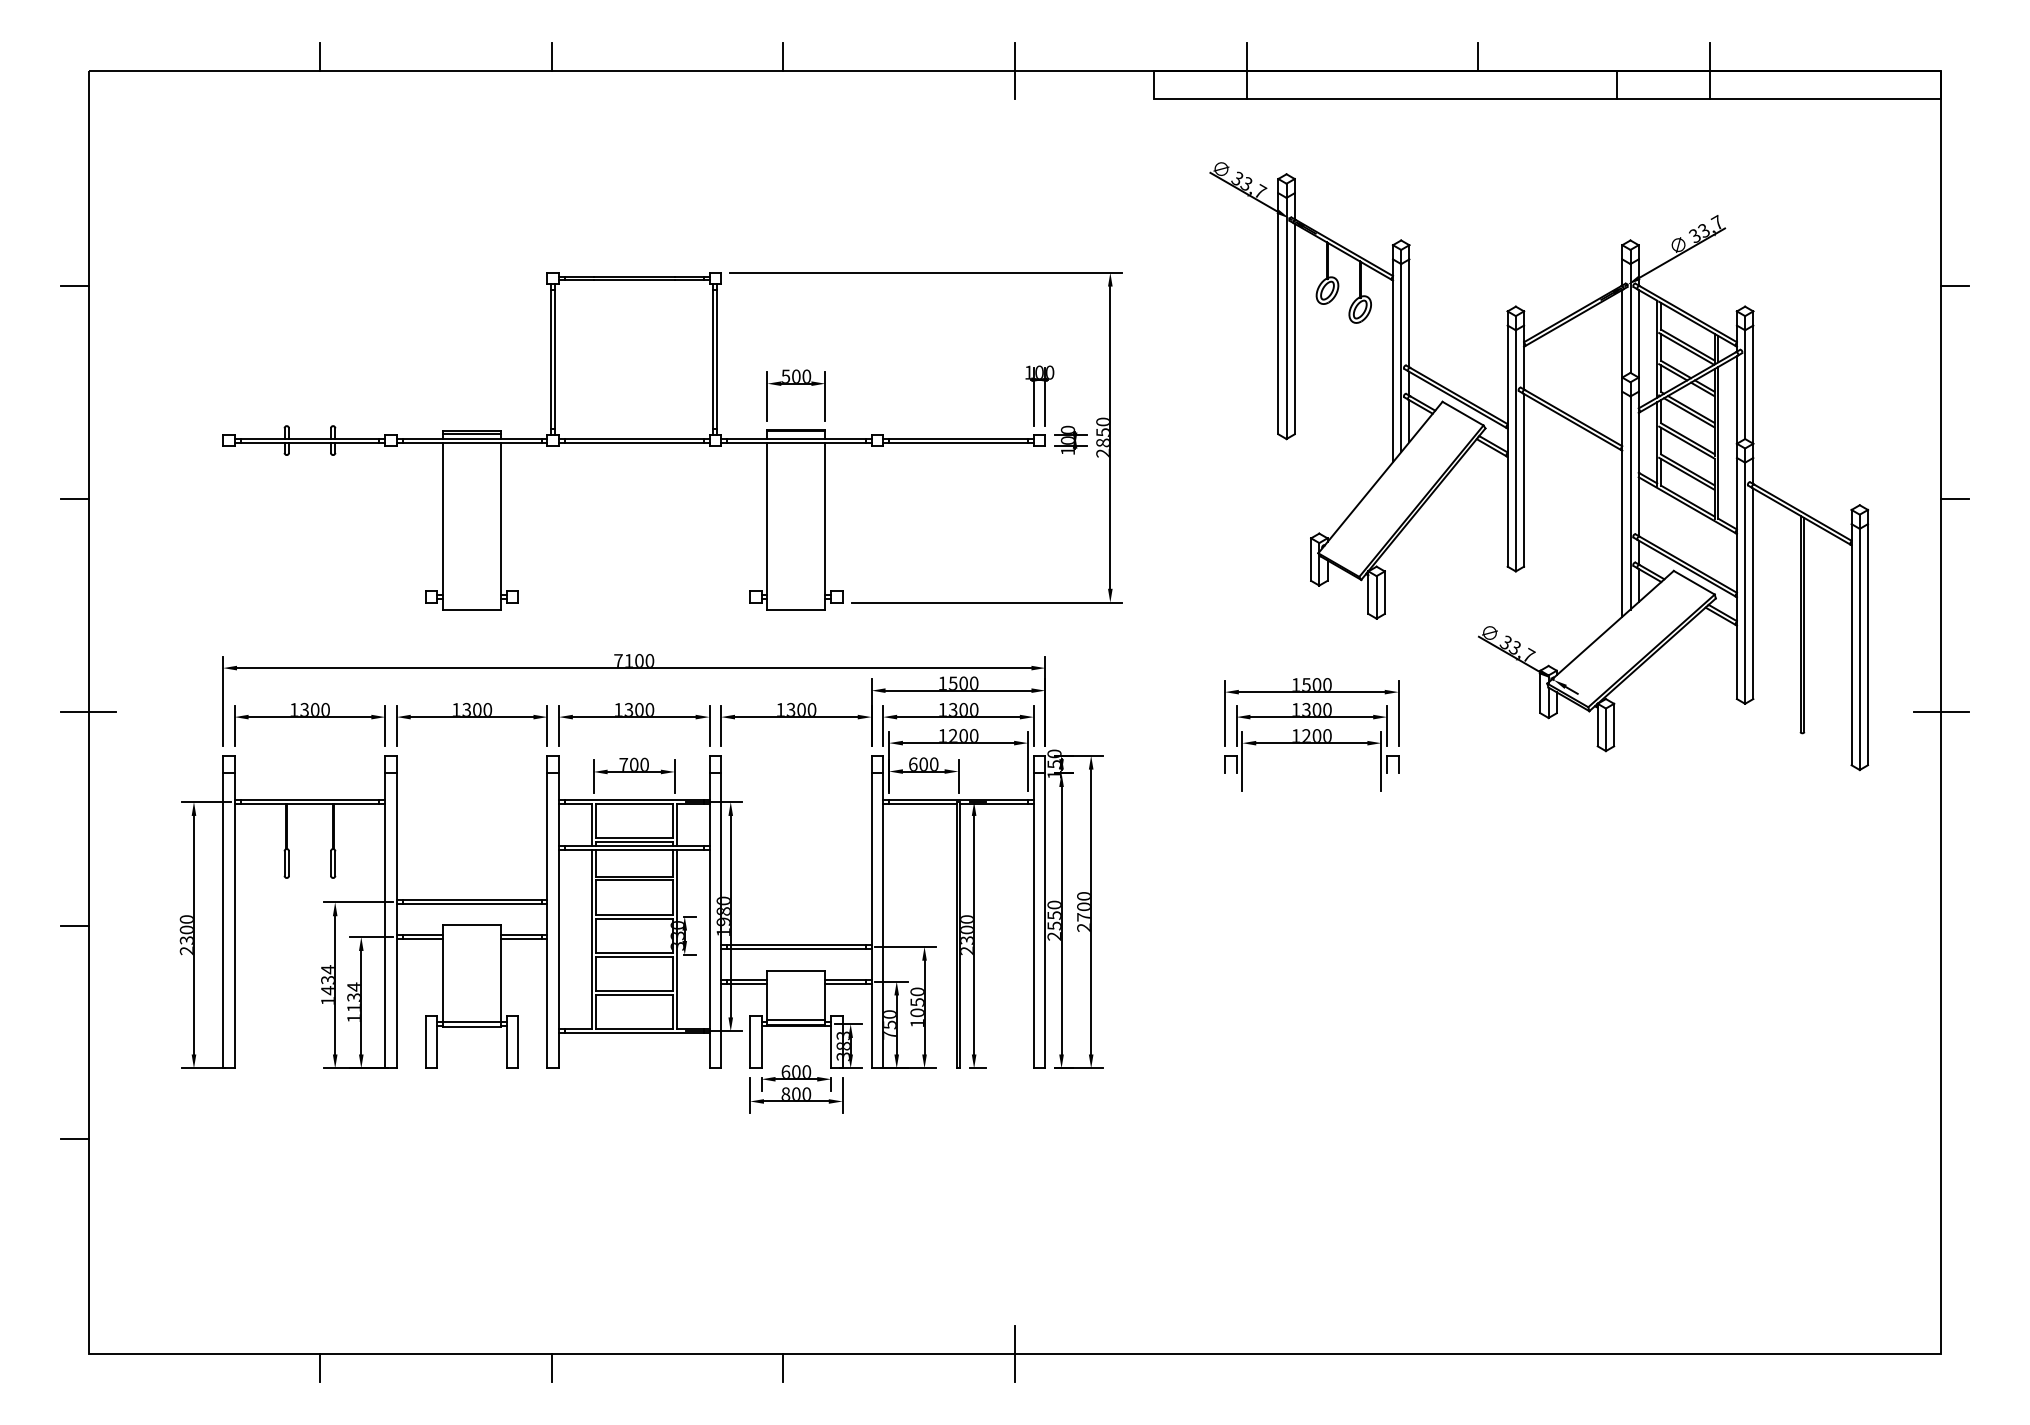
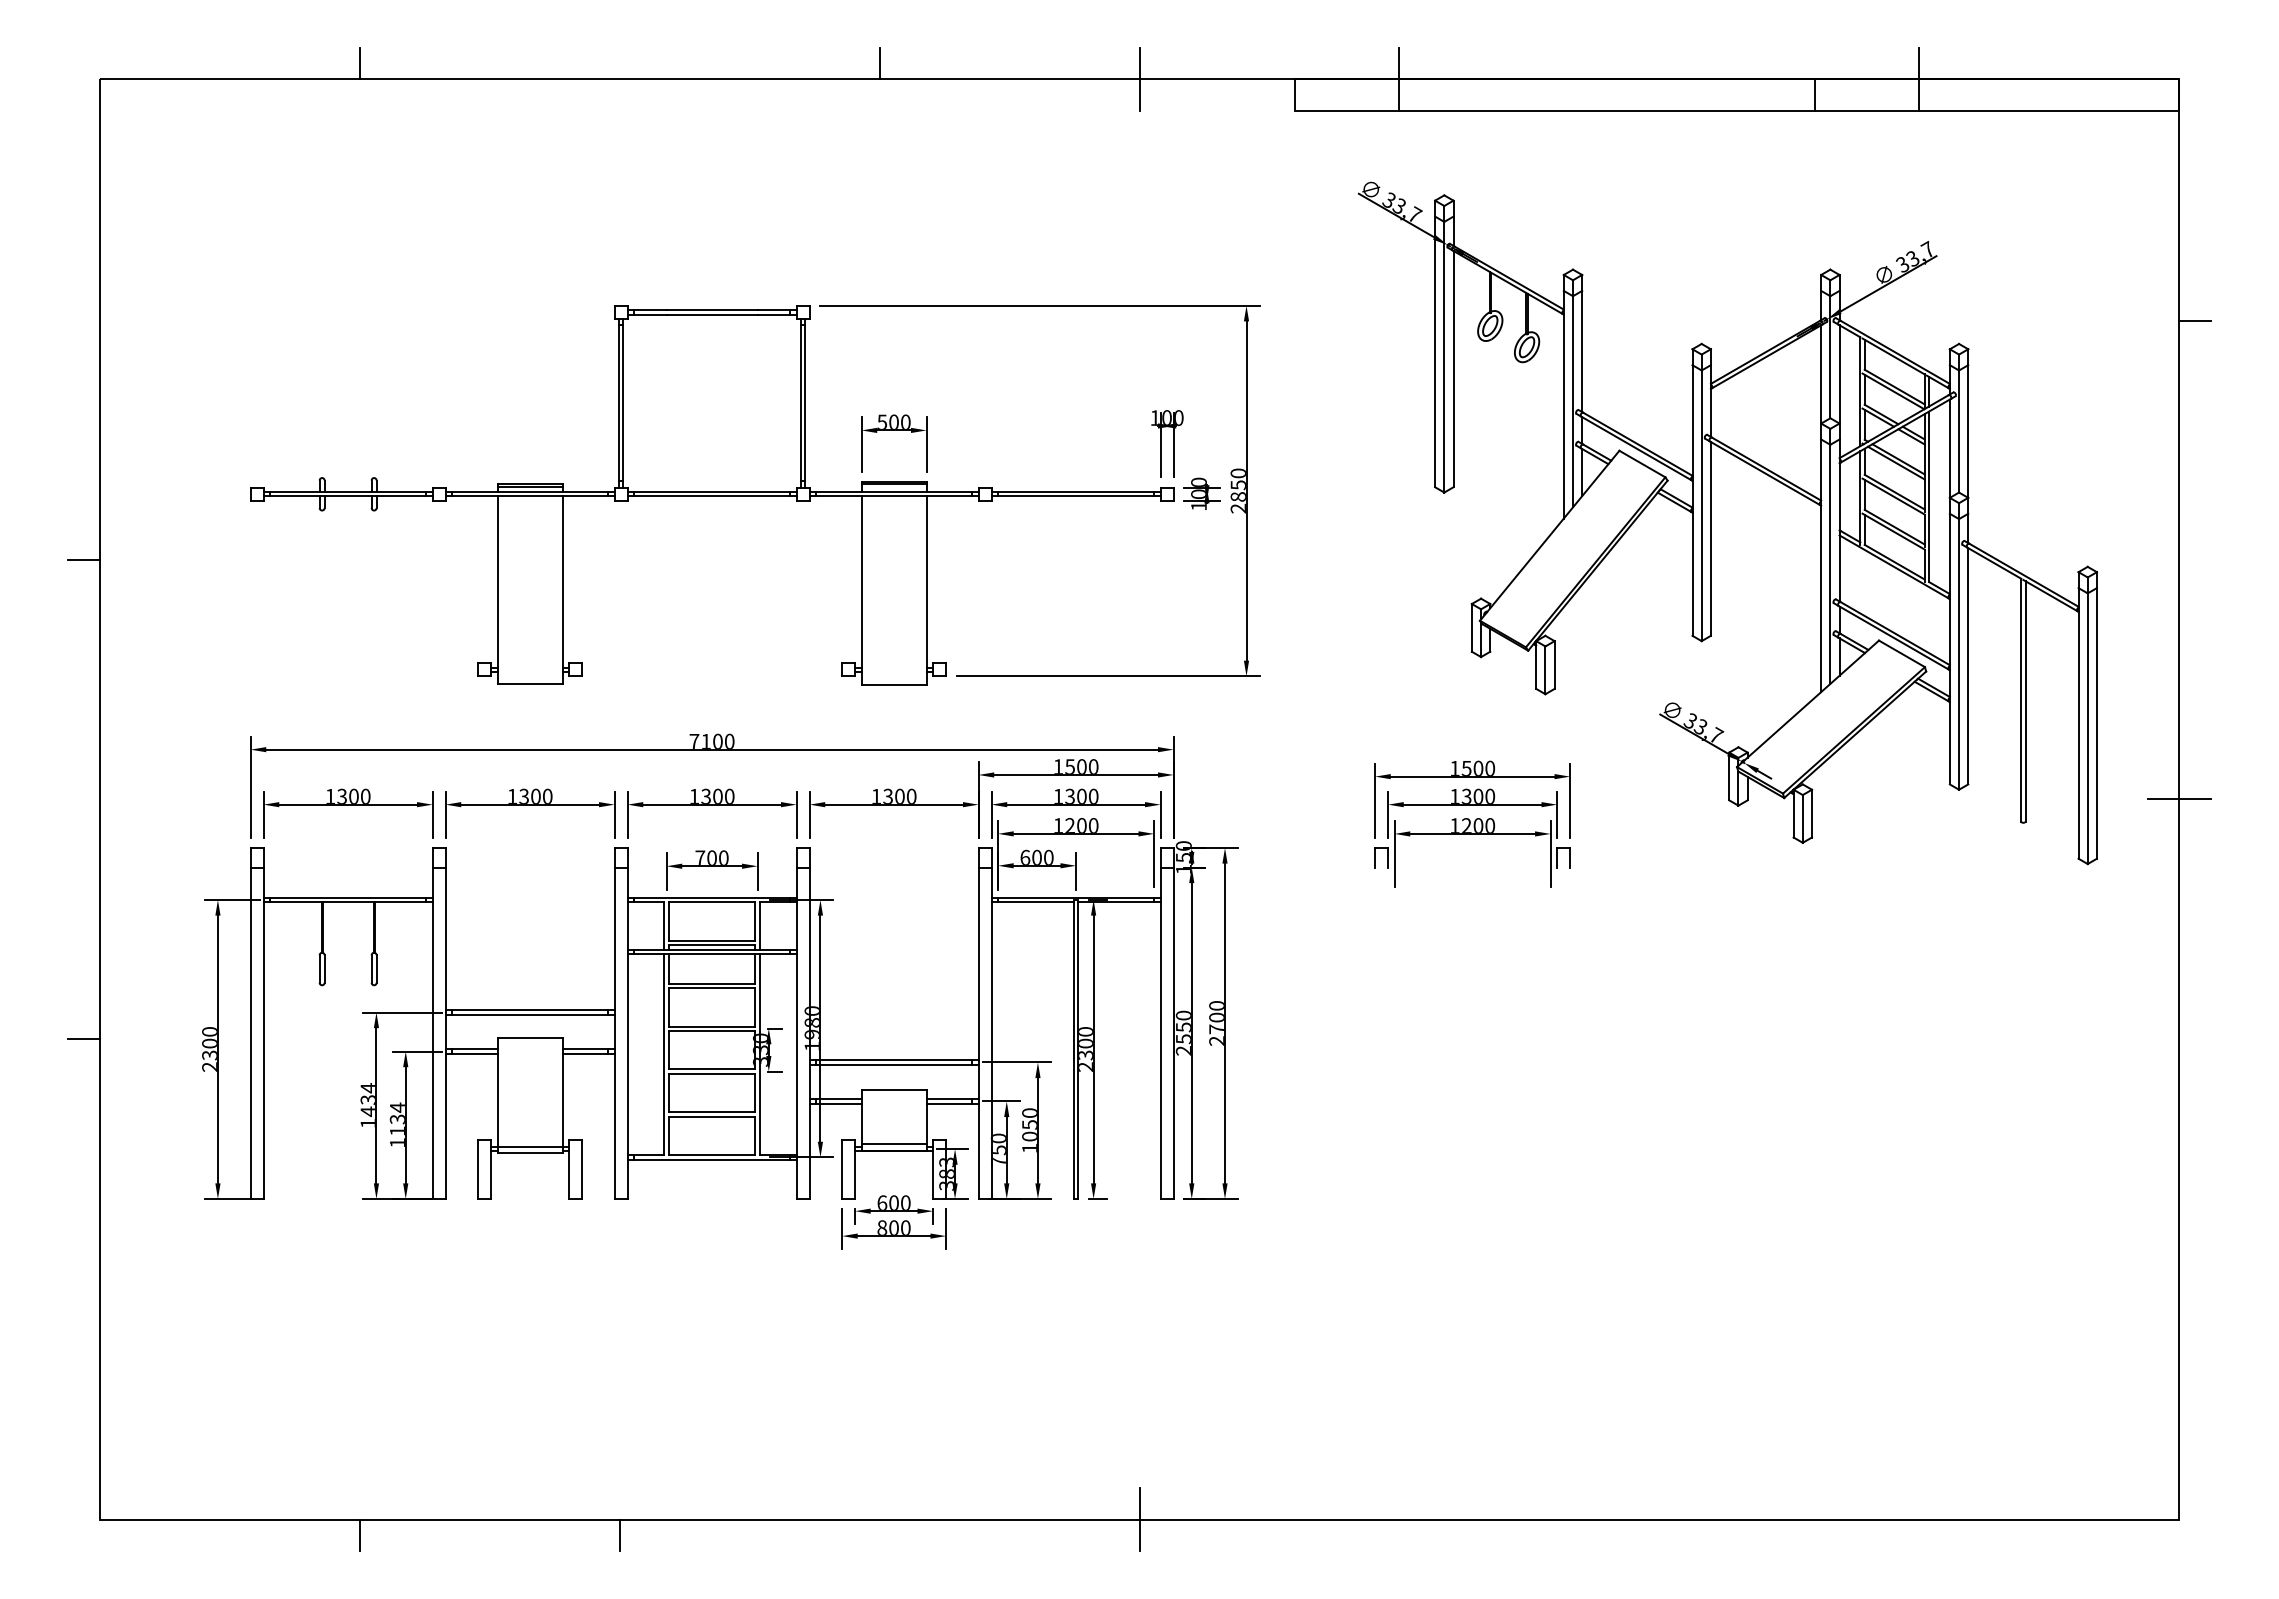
line: (551, 56) -> (619, 63), removed
line: (1478, 56) -> (1659, 63), removed
line: (74, 286) -> (83, 321), removed
line: (1954, 499) -> (2194, 560), removed
line: (88, 712) -> (99, 799), removed
line: (74, 1138) -> (83, 1277), removed
line: (783, 1367) -> (879, 1534), removed

